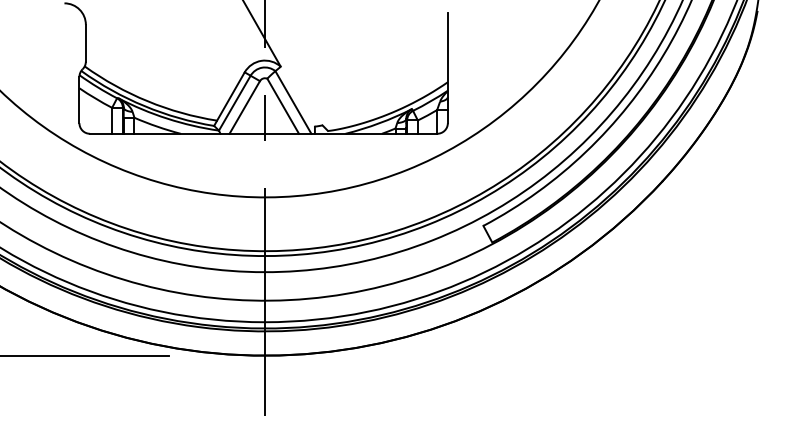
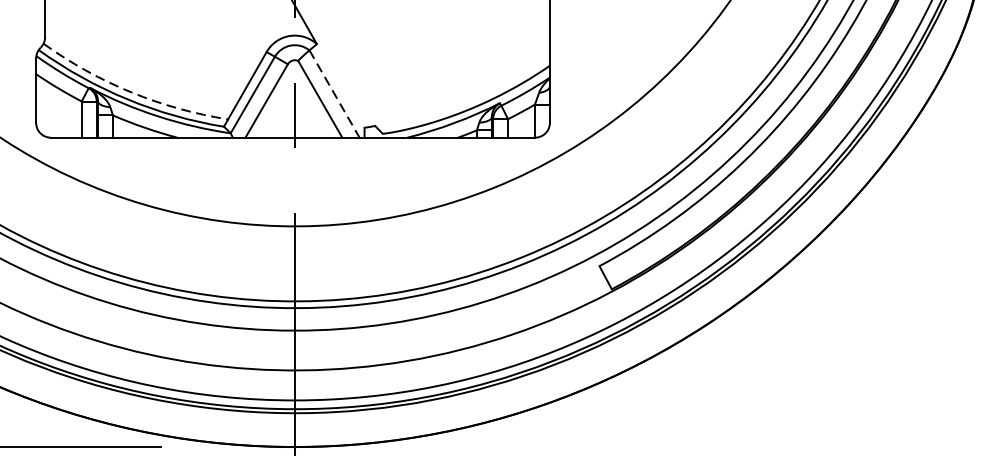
arc: (147, 101) -> (131, 92), solid -> dashed
line: (293, 102) -> (334, 94), solid -> dashed

